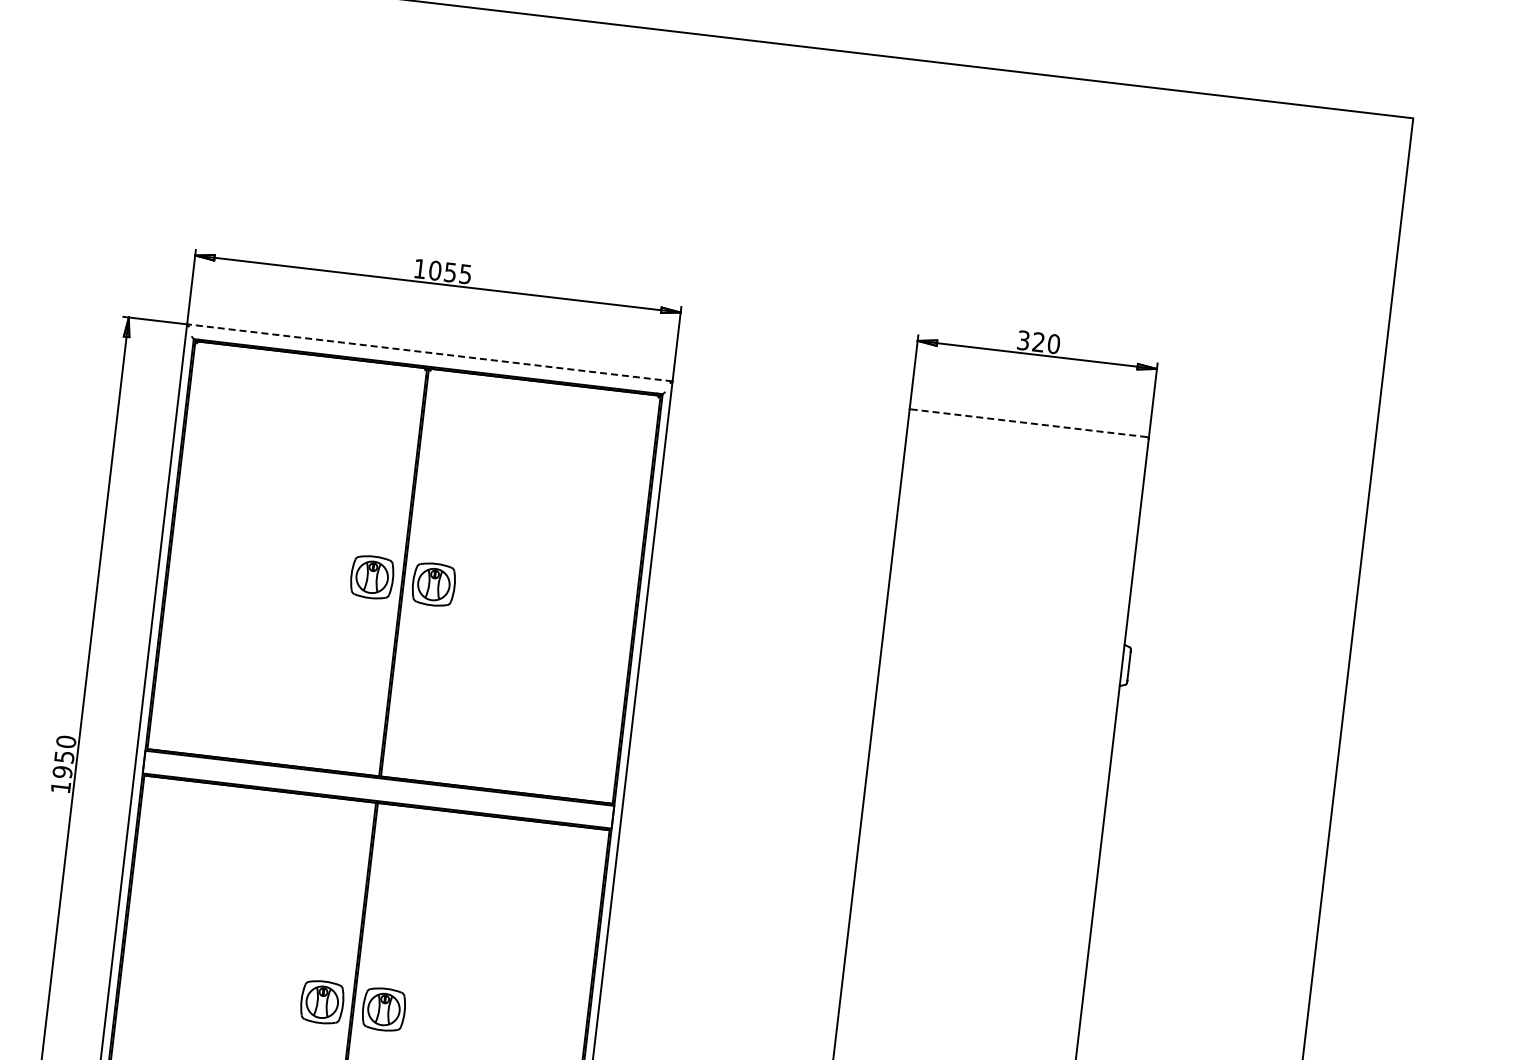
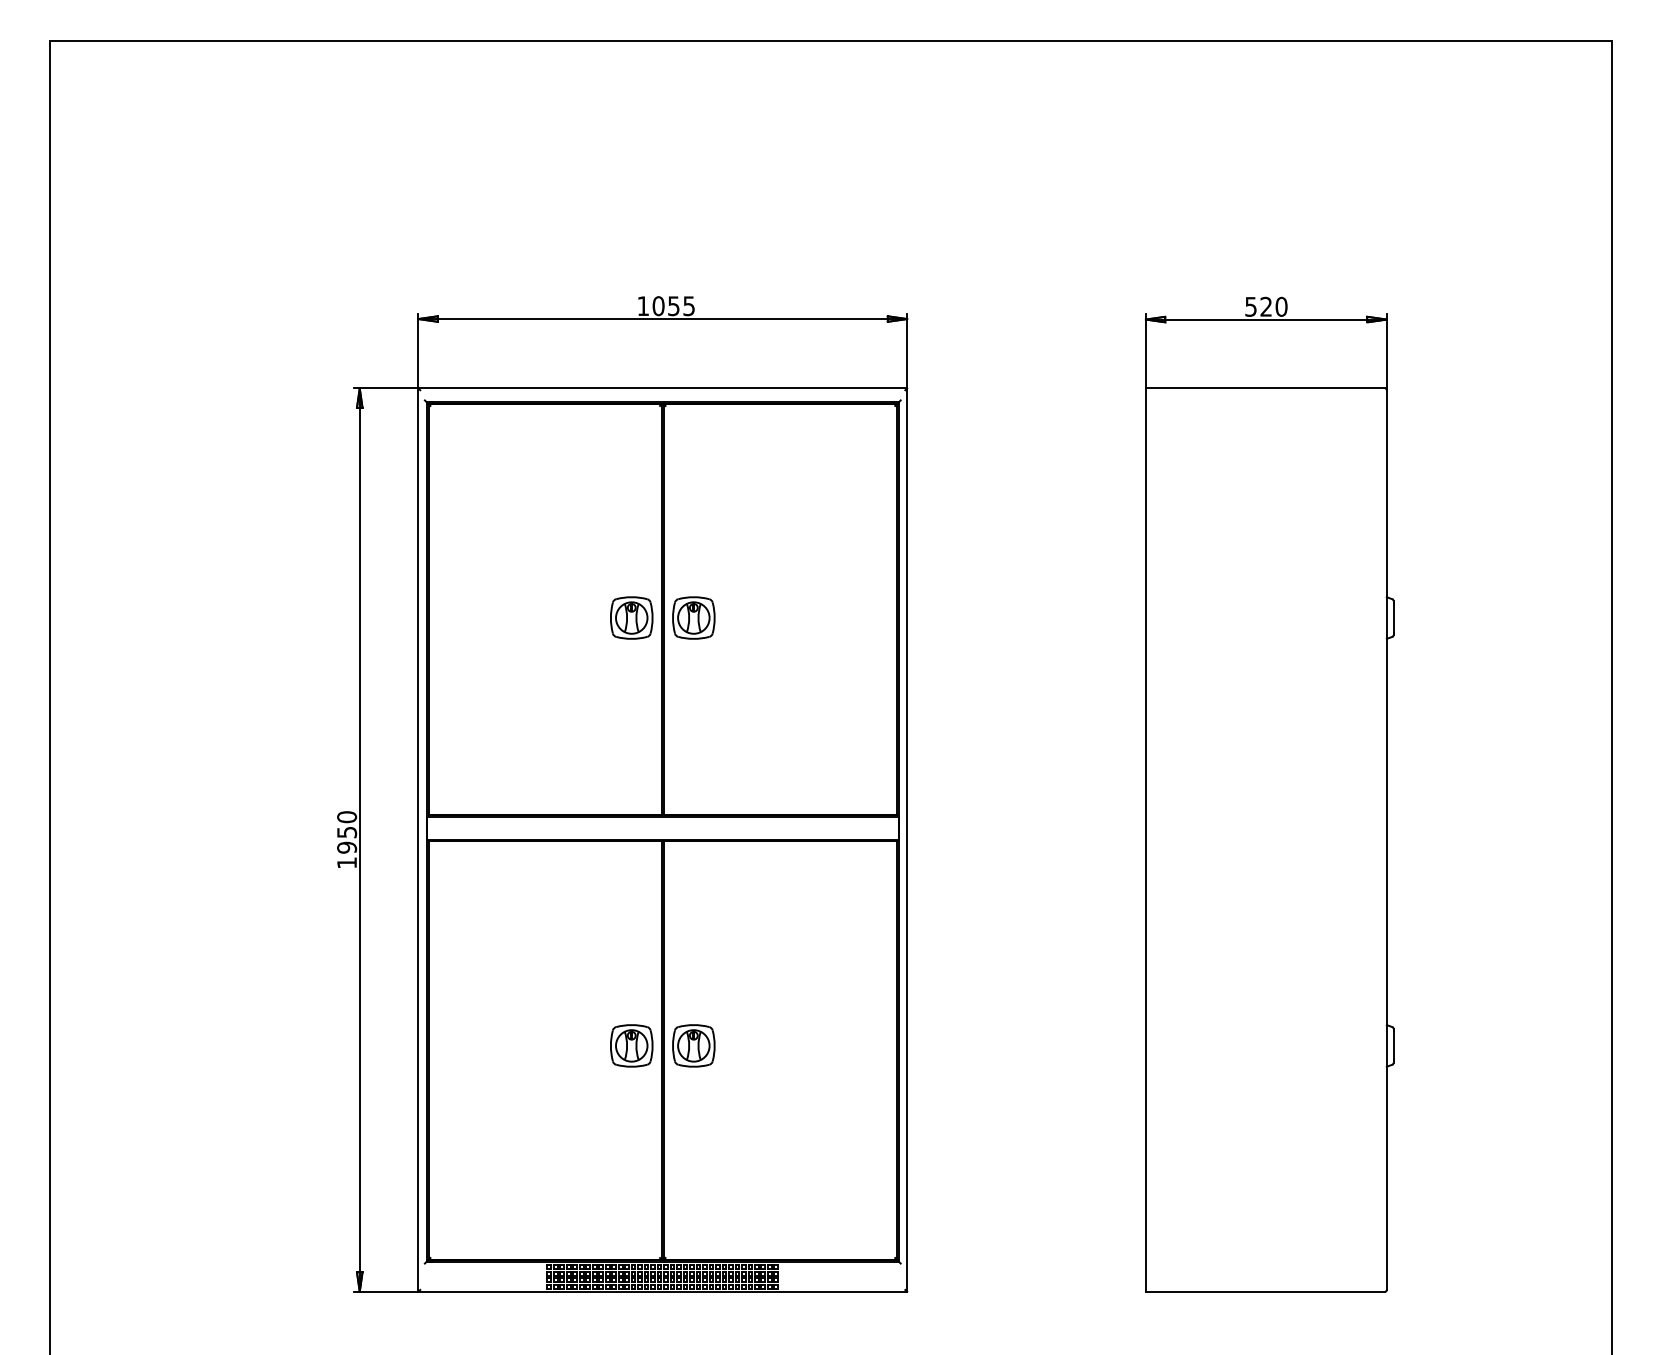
text: (1023, 340) -> (1250, 306), 320 -> 520
line: (429, 352) -> (662, 388), dashed -> solid
line: (1028, 423) -> (1265, 388), dashed -> solid

